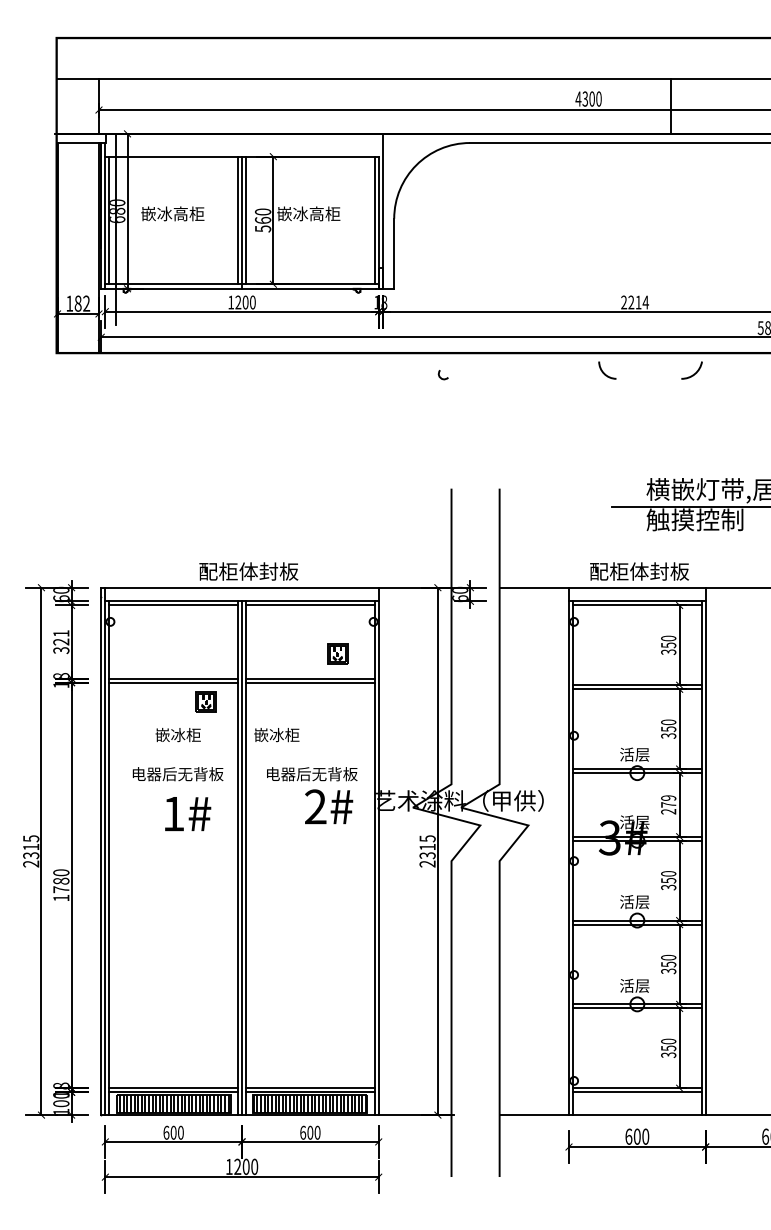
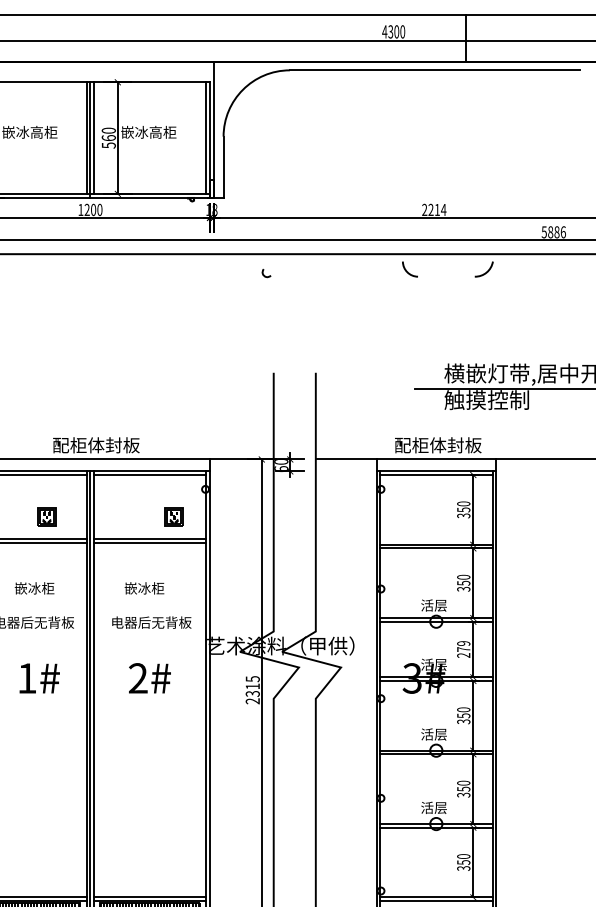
part: (205, 701) -> (46, 517), moved
text: (276, 735) -> (144, 588), moved
text: (329, 806) -> (150, 678), moved
text: (188, 814) -> (40, 678), moved

